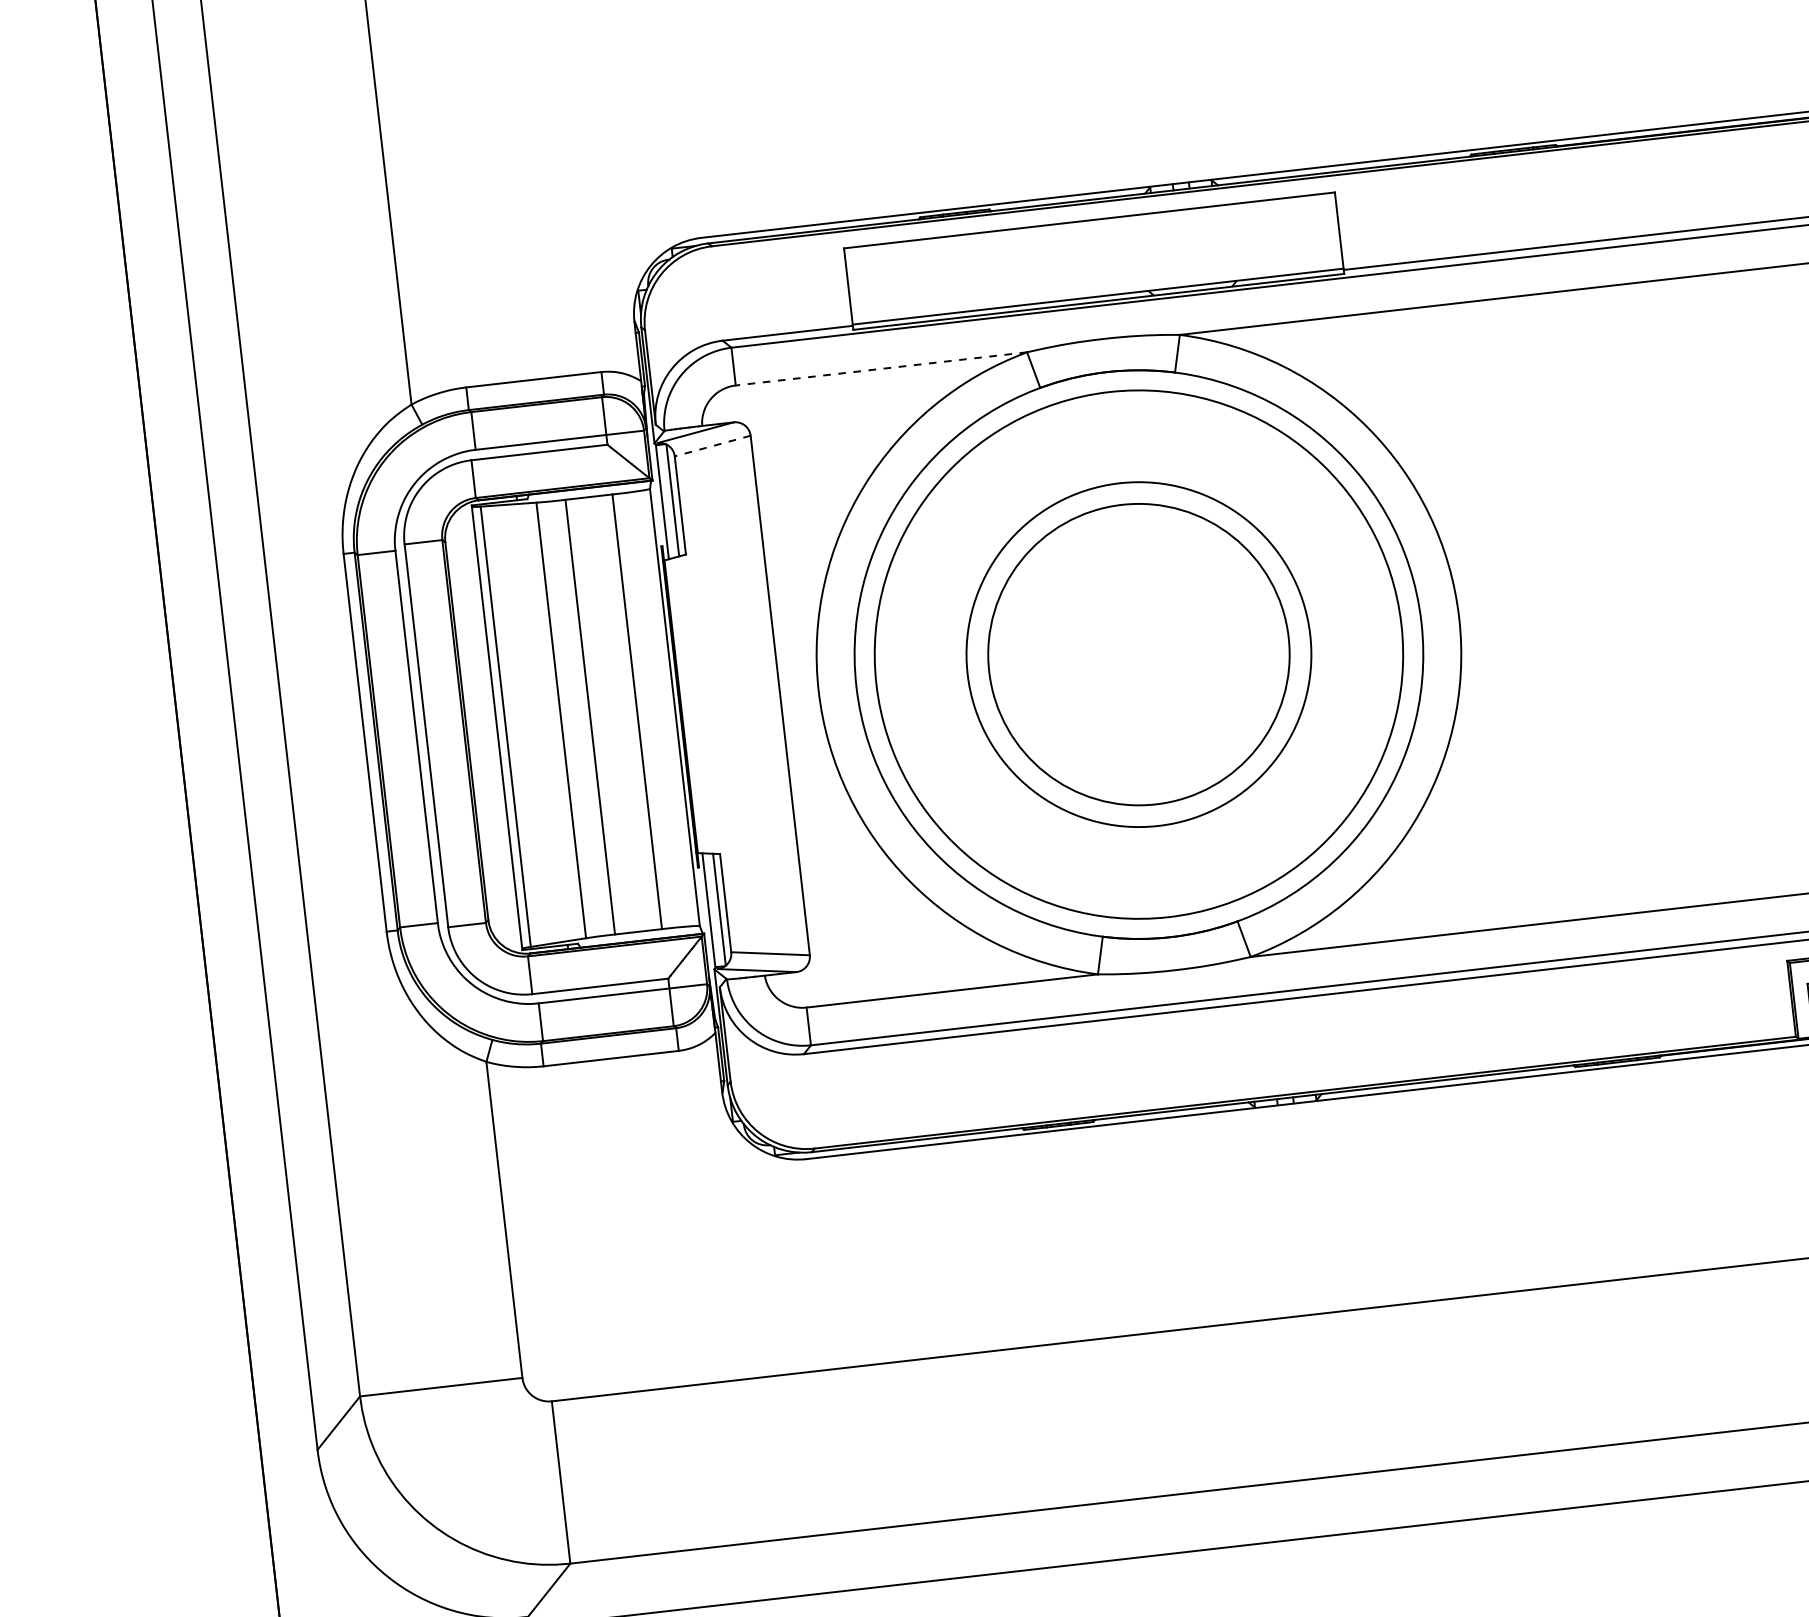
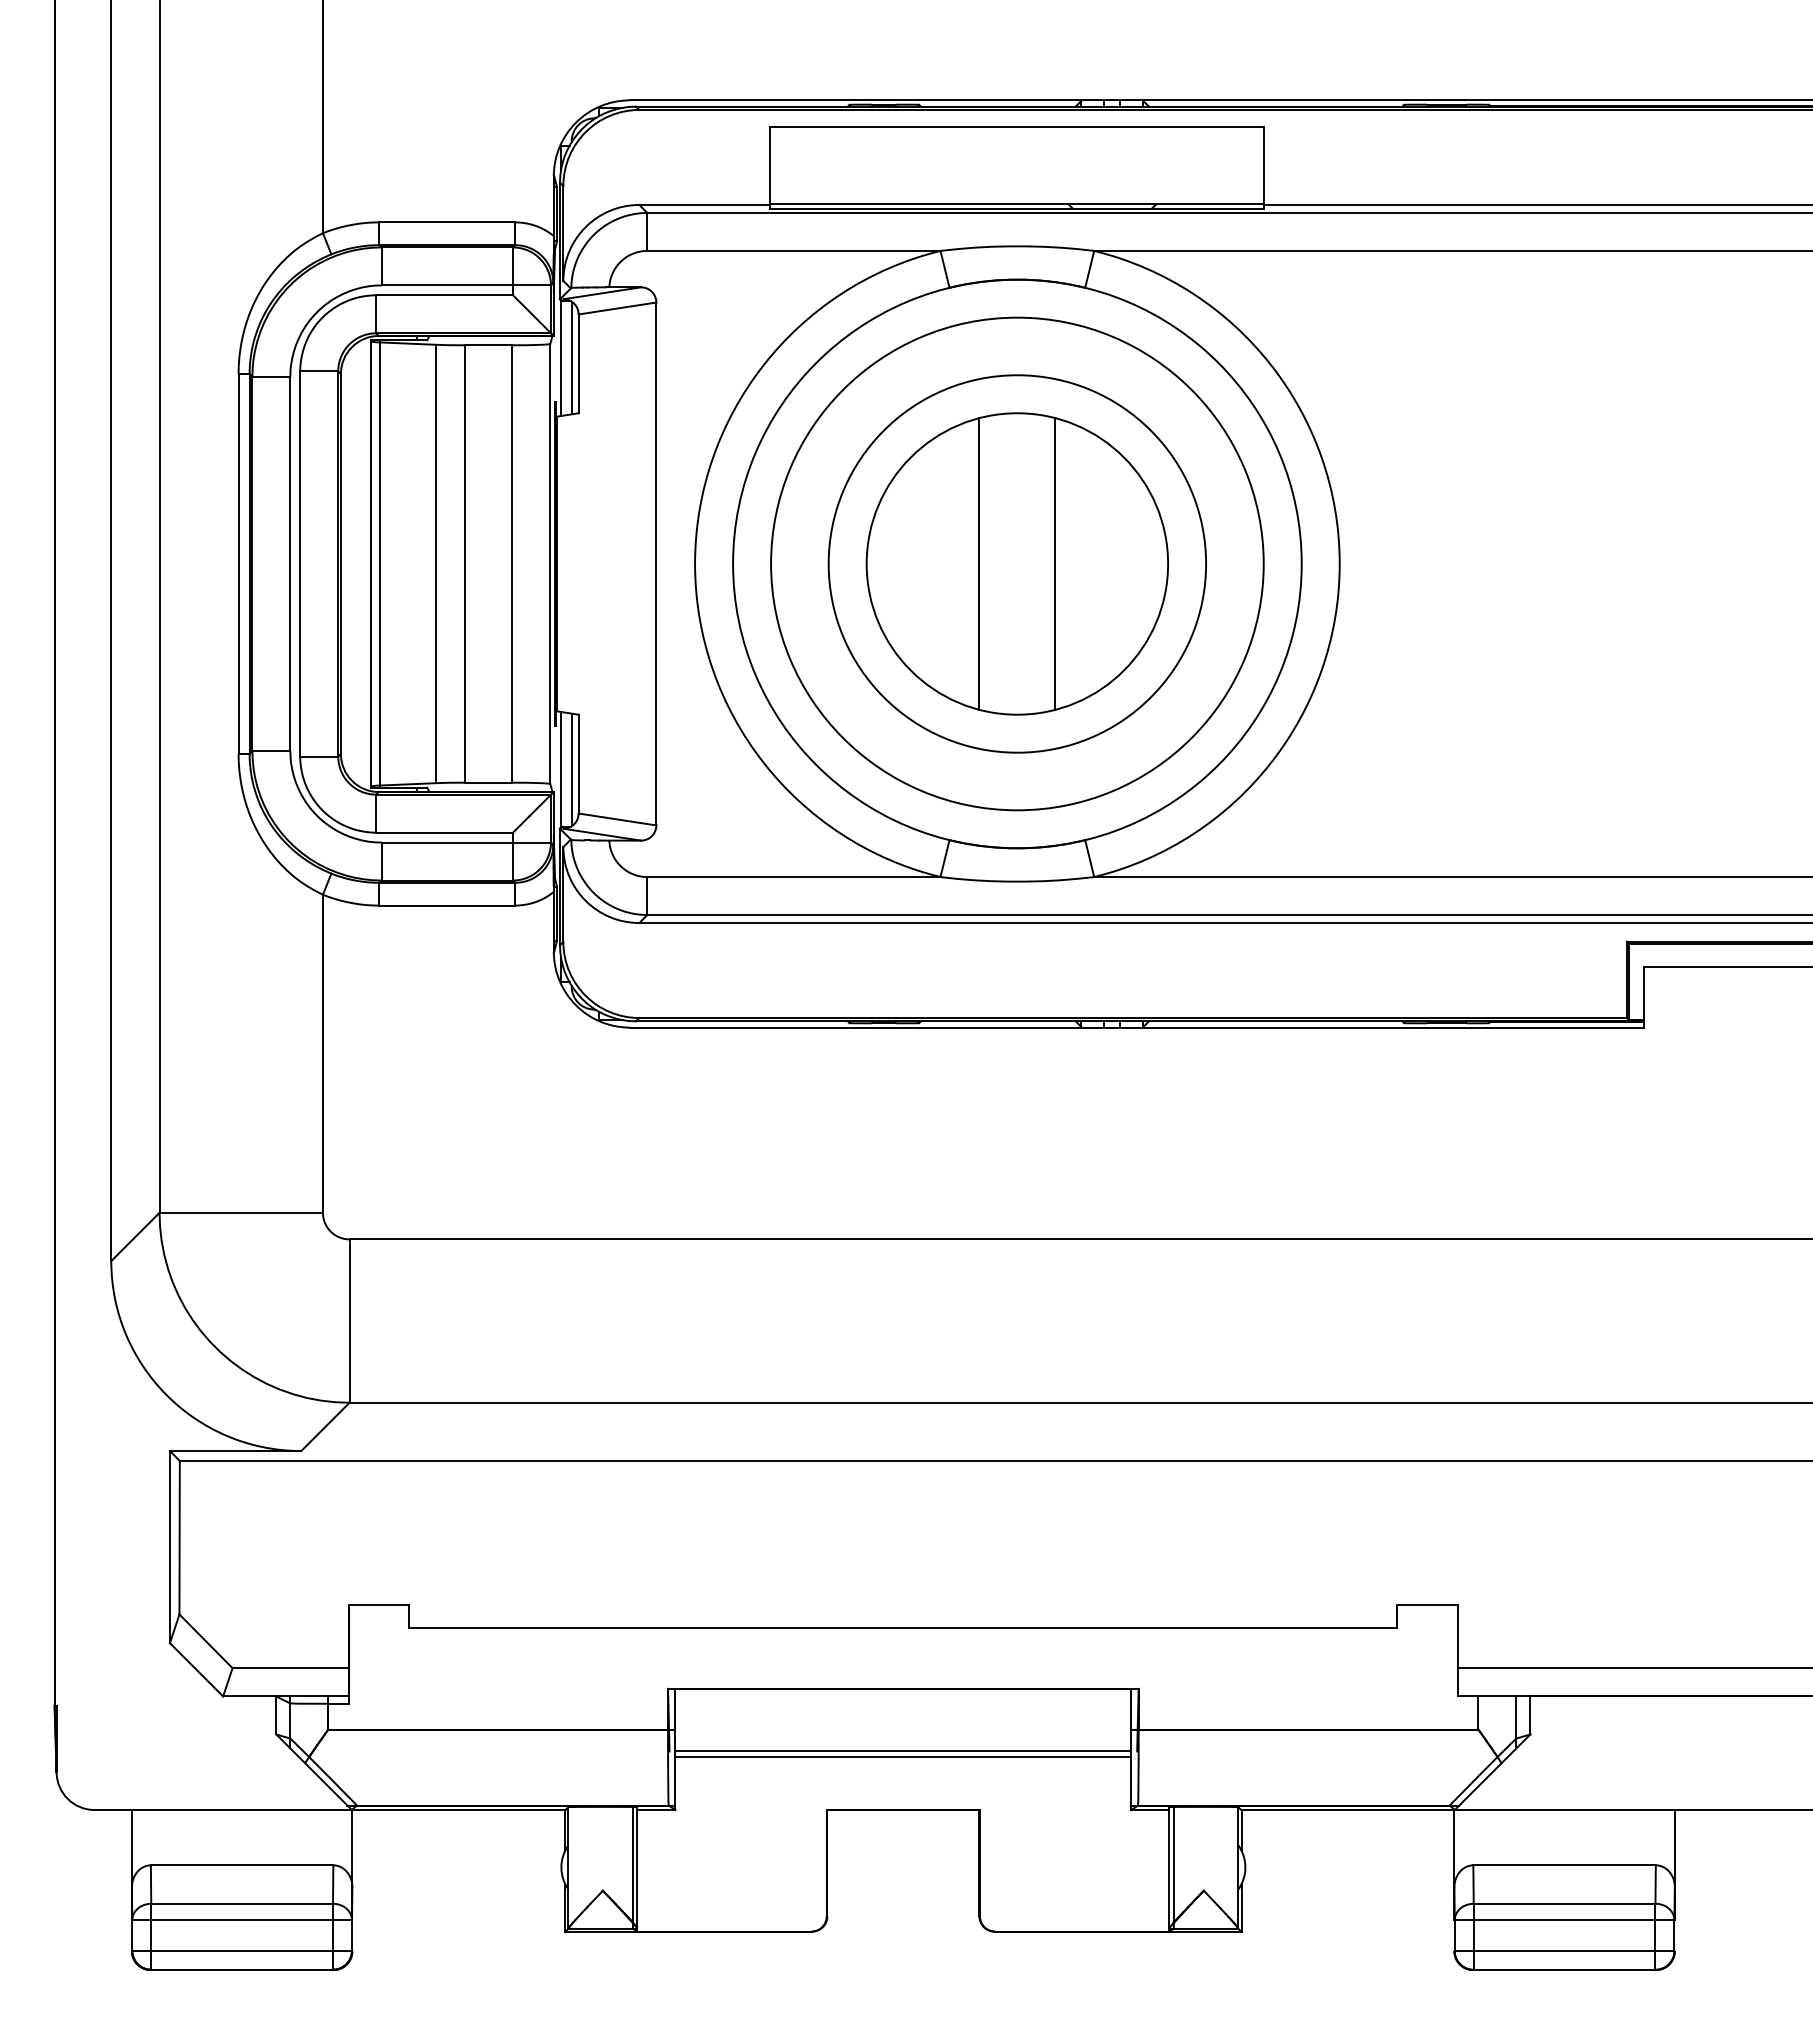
line: (881, 368) -> (793, 250), dashed -> solid
line: (712, 446) -> (617, 308), dashed -> solid
line: (1176, 649) -> (1055, 563), added
circle: (1139, 654) -> (1017, 563), size x0.71
circle: (1139, 654) -> (1017, 563), size x1.43
line: (1101, 658) -> (979, 563), added

